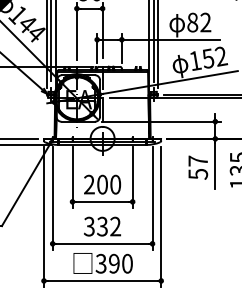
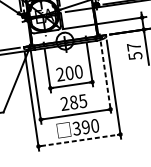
line: (152, 198) -> (105, 77), solid -> dashed
text: (102, 226) -> (73, 102), 332 -> 285
line: (103, 280) -> (80, 140), solid -> dashed

